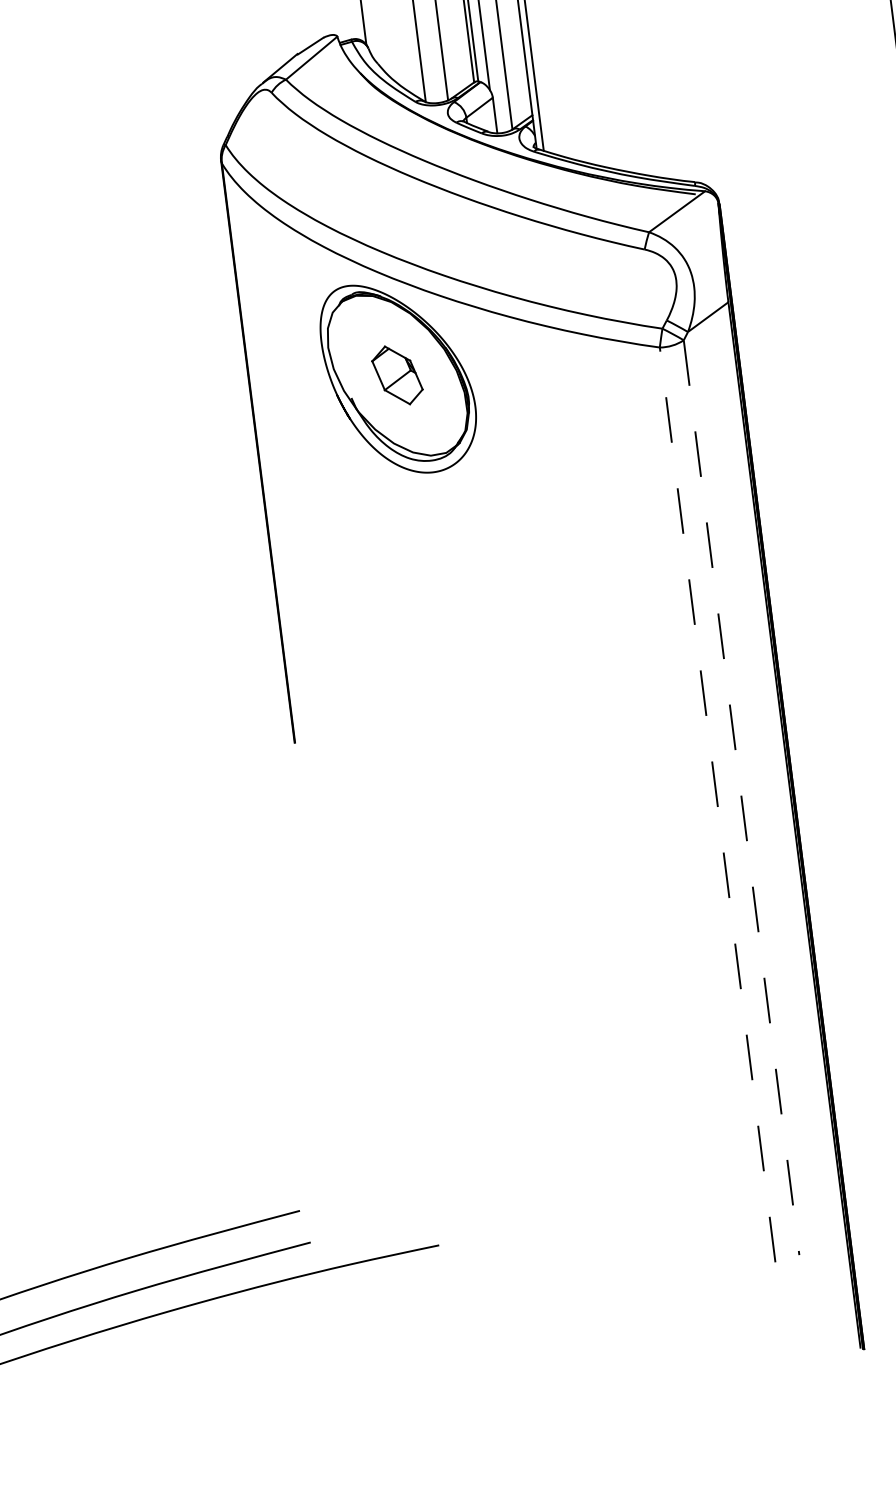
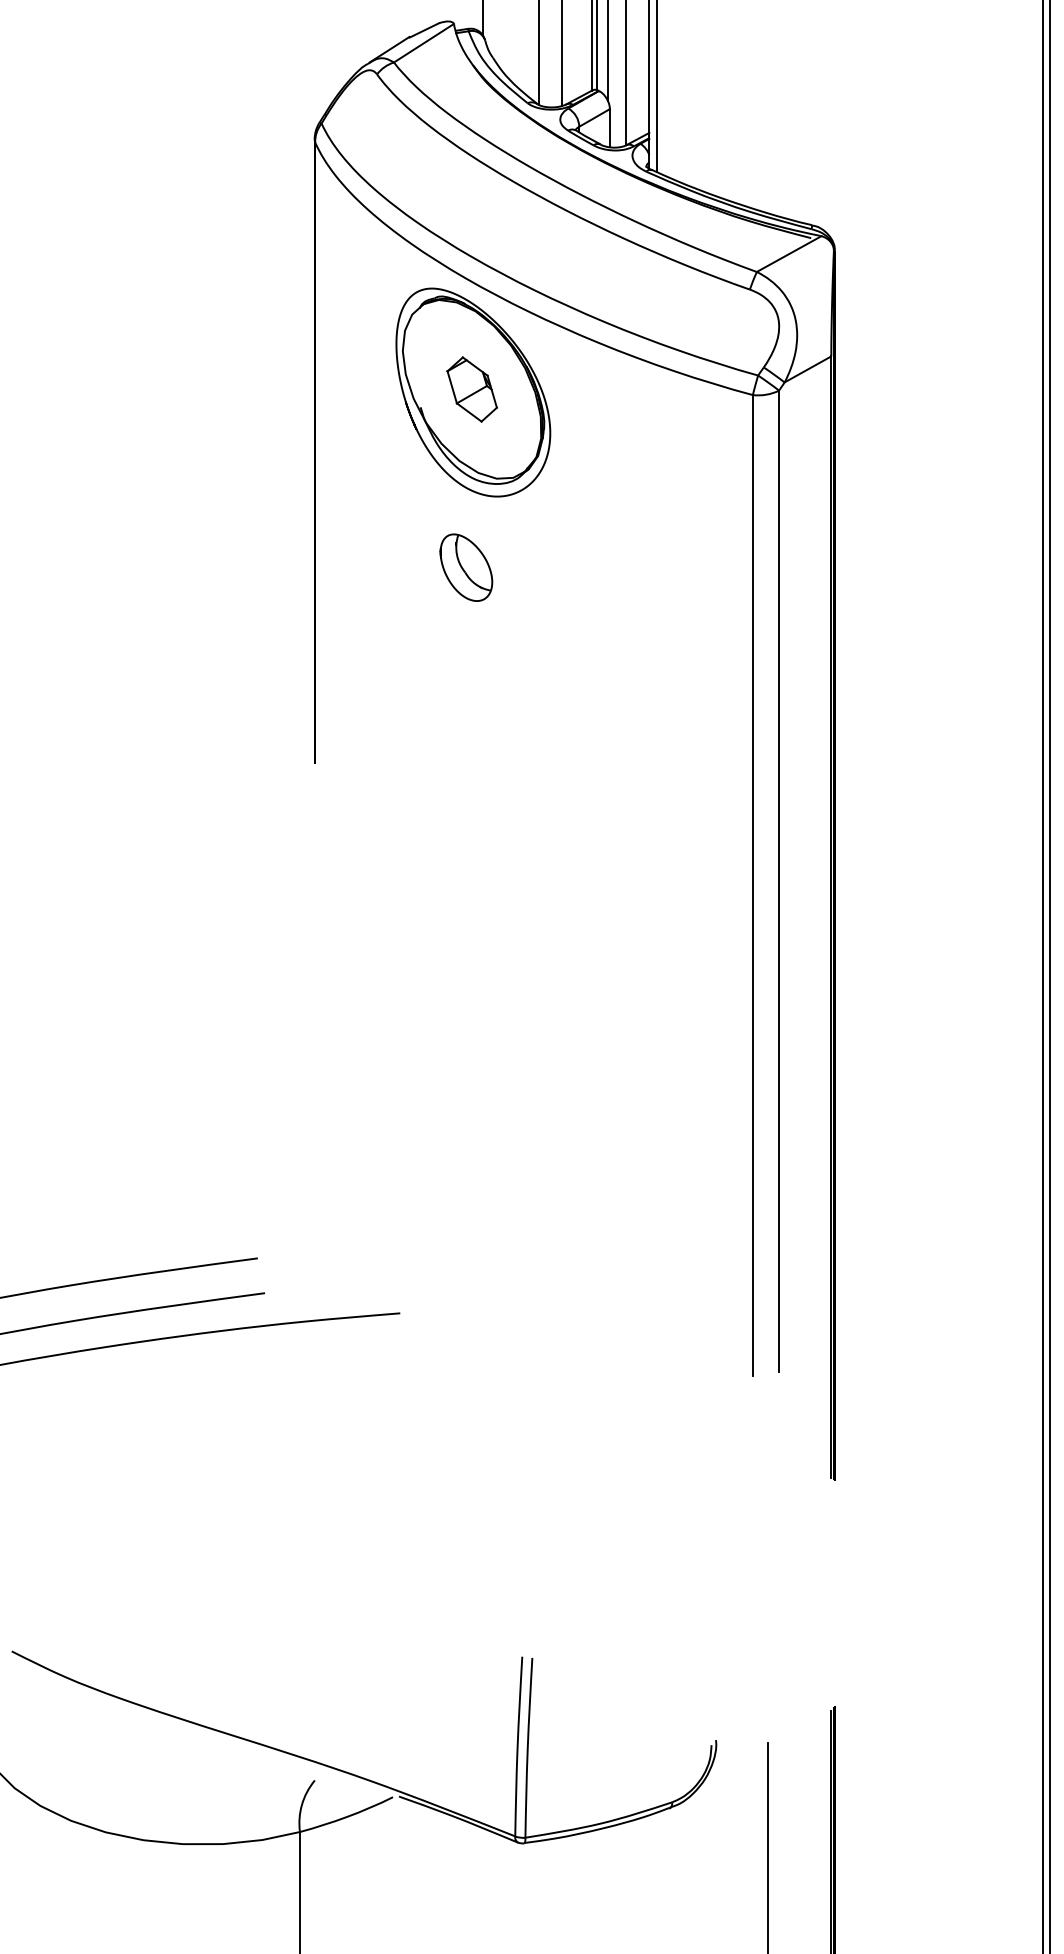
part: (413, 542) -> (466, 567), added
line: (741, 797) -> (779, 881), dashed -> solid
line: (717, 804) -> (752, 885), dashed -> solid

